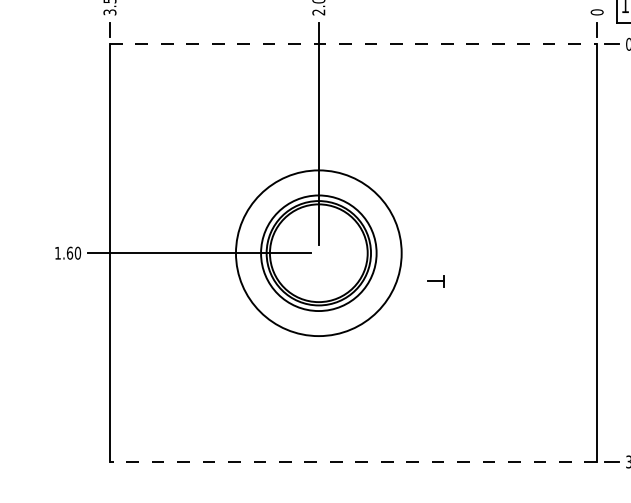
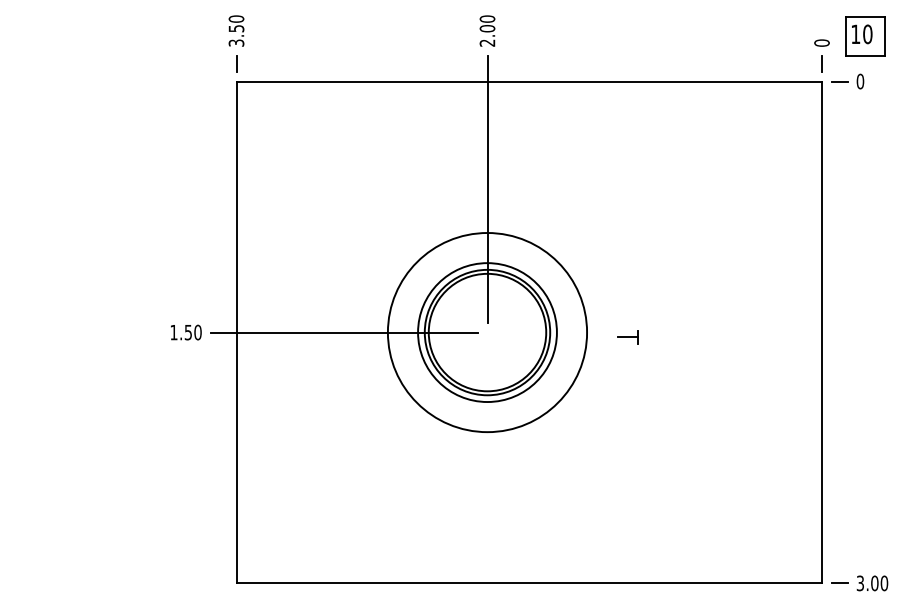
line: (353, 44) -> (529, 81), dashed -> solid
text: (70, 253) -> (188, 332), 1.60 -> 1.50
part: (435, 281) -> (627, 337), moved
line: (353, 462) -> (529, 583), dashed -> solid

